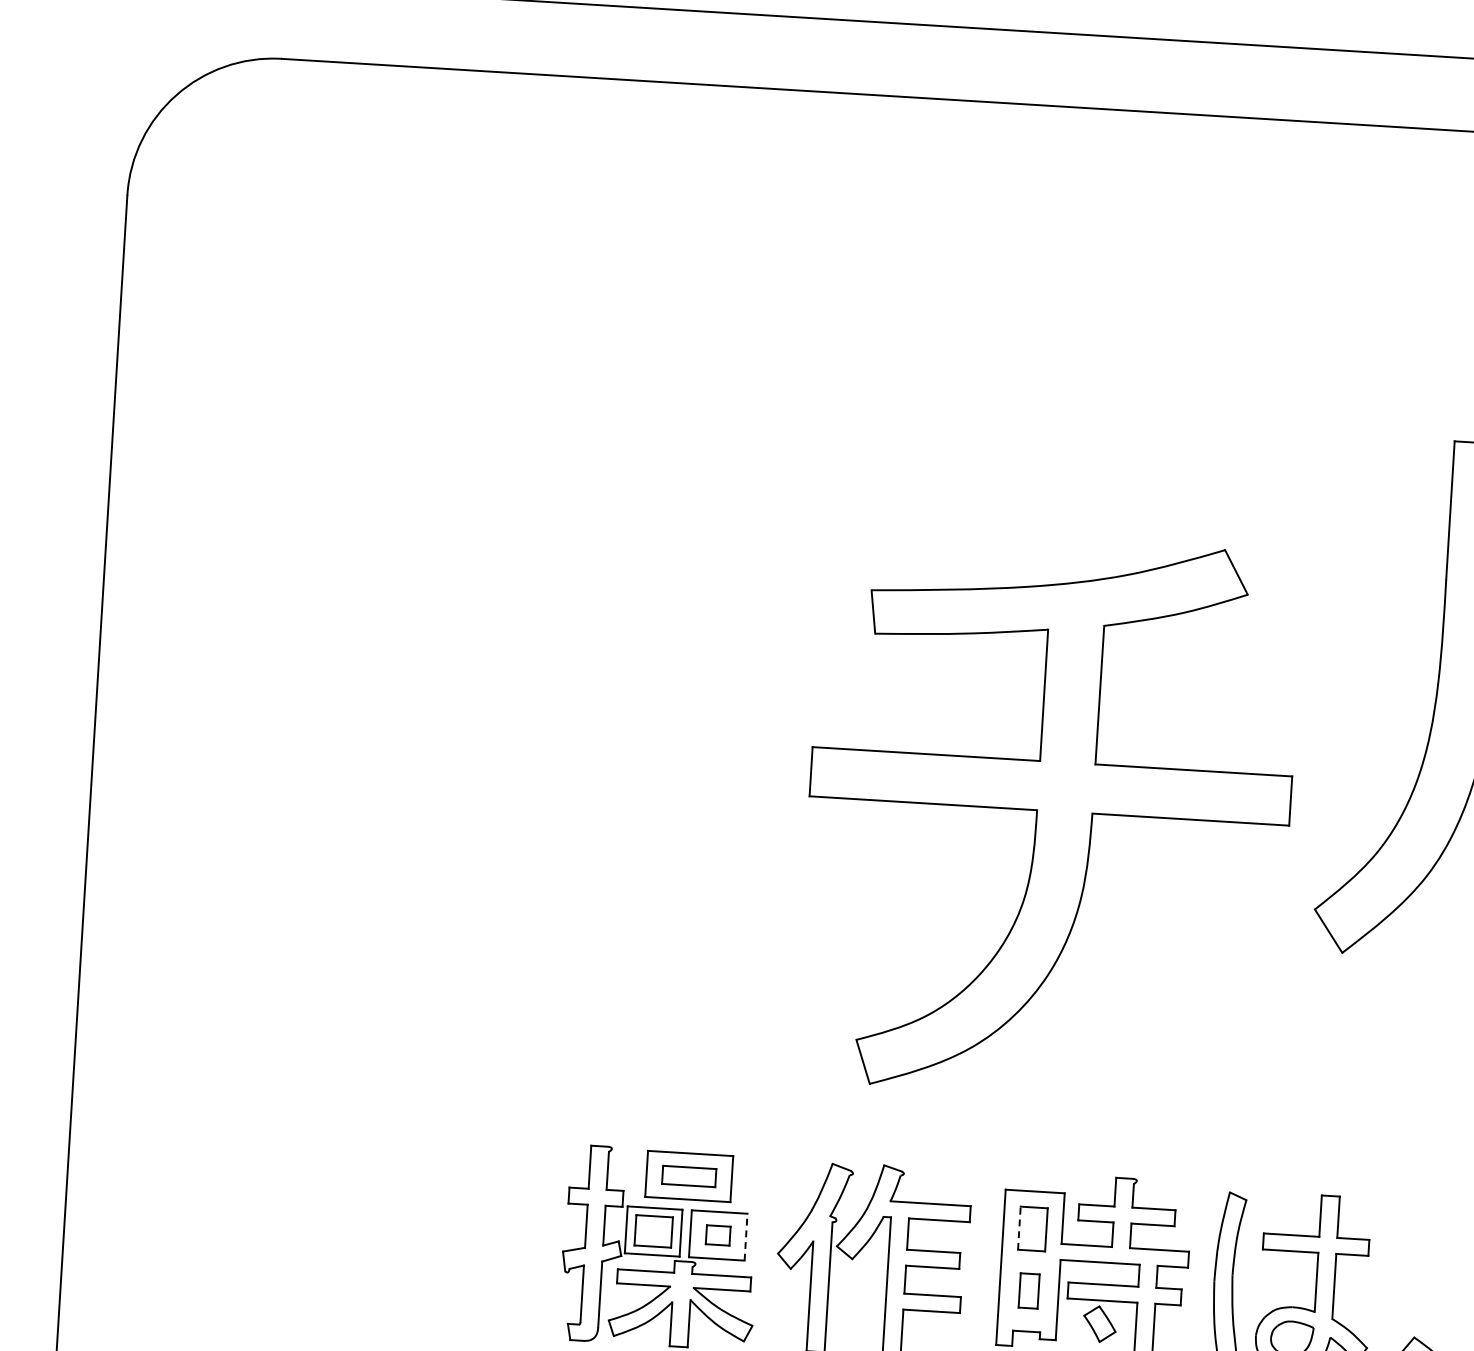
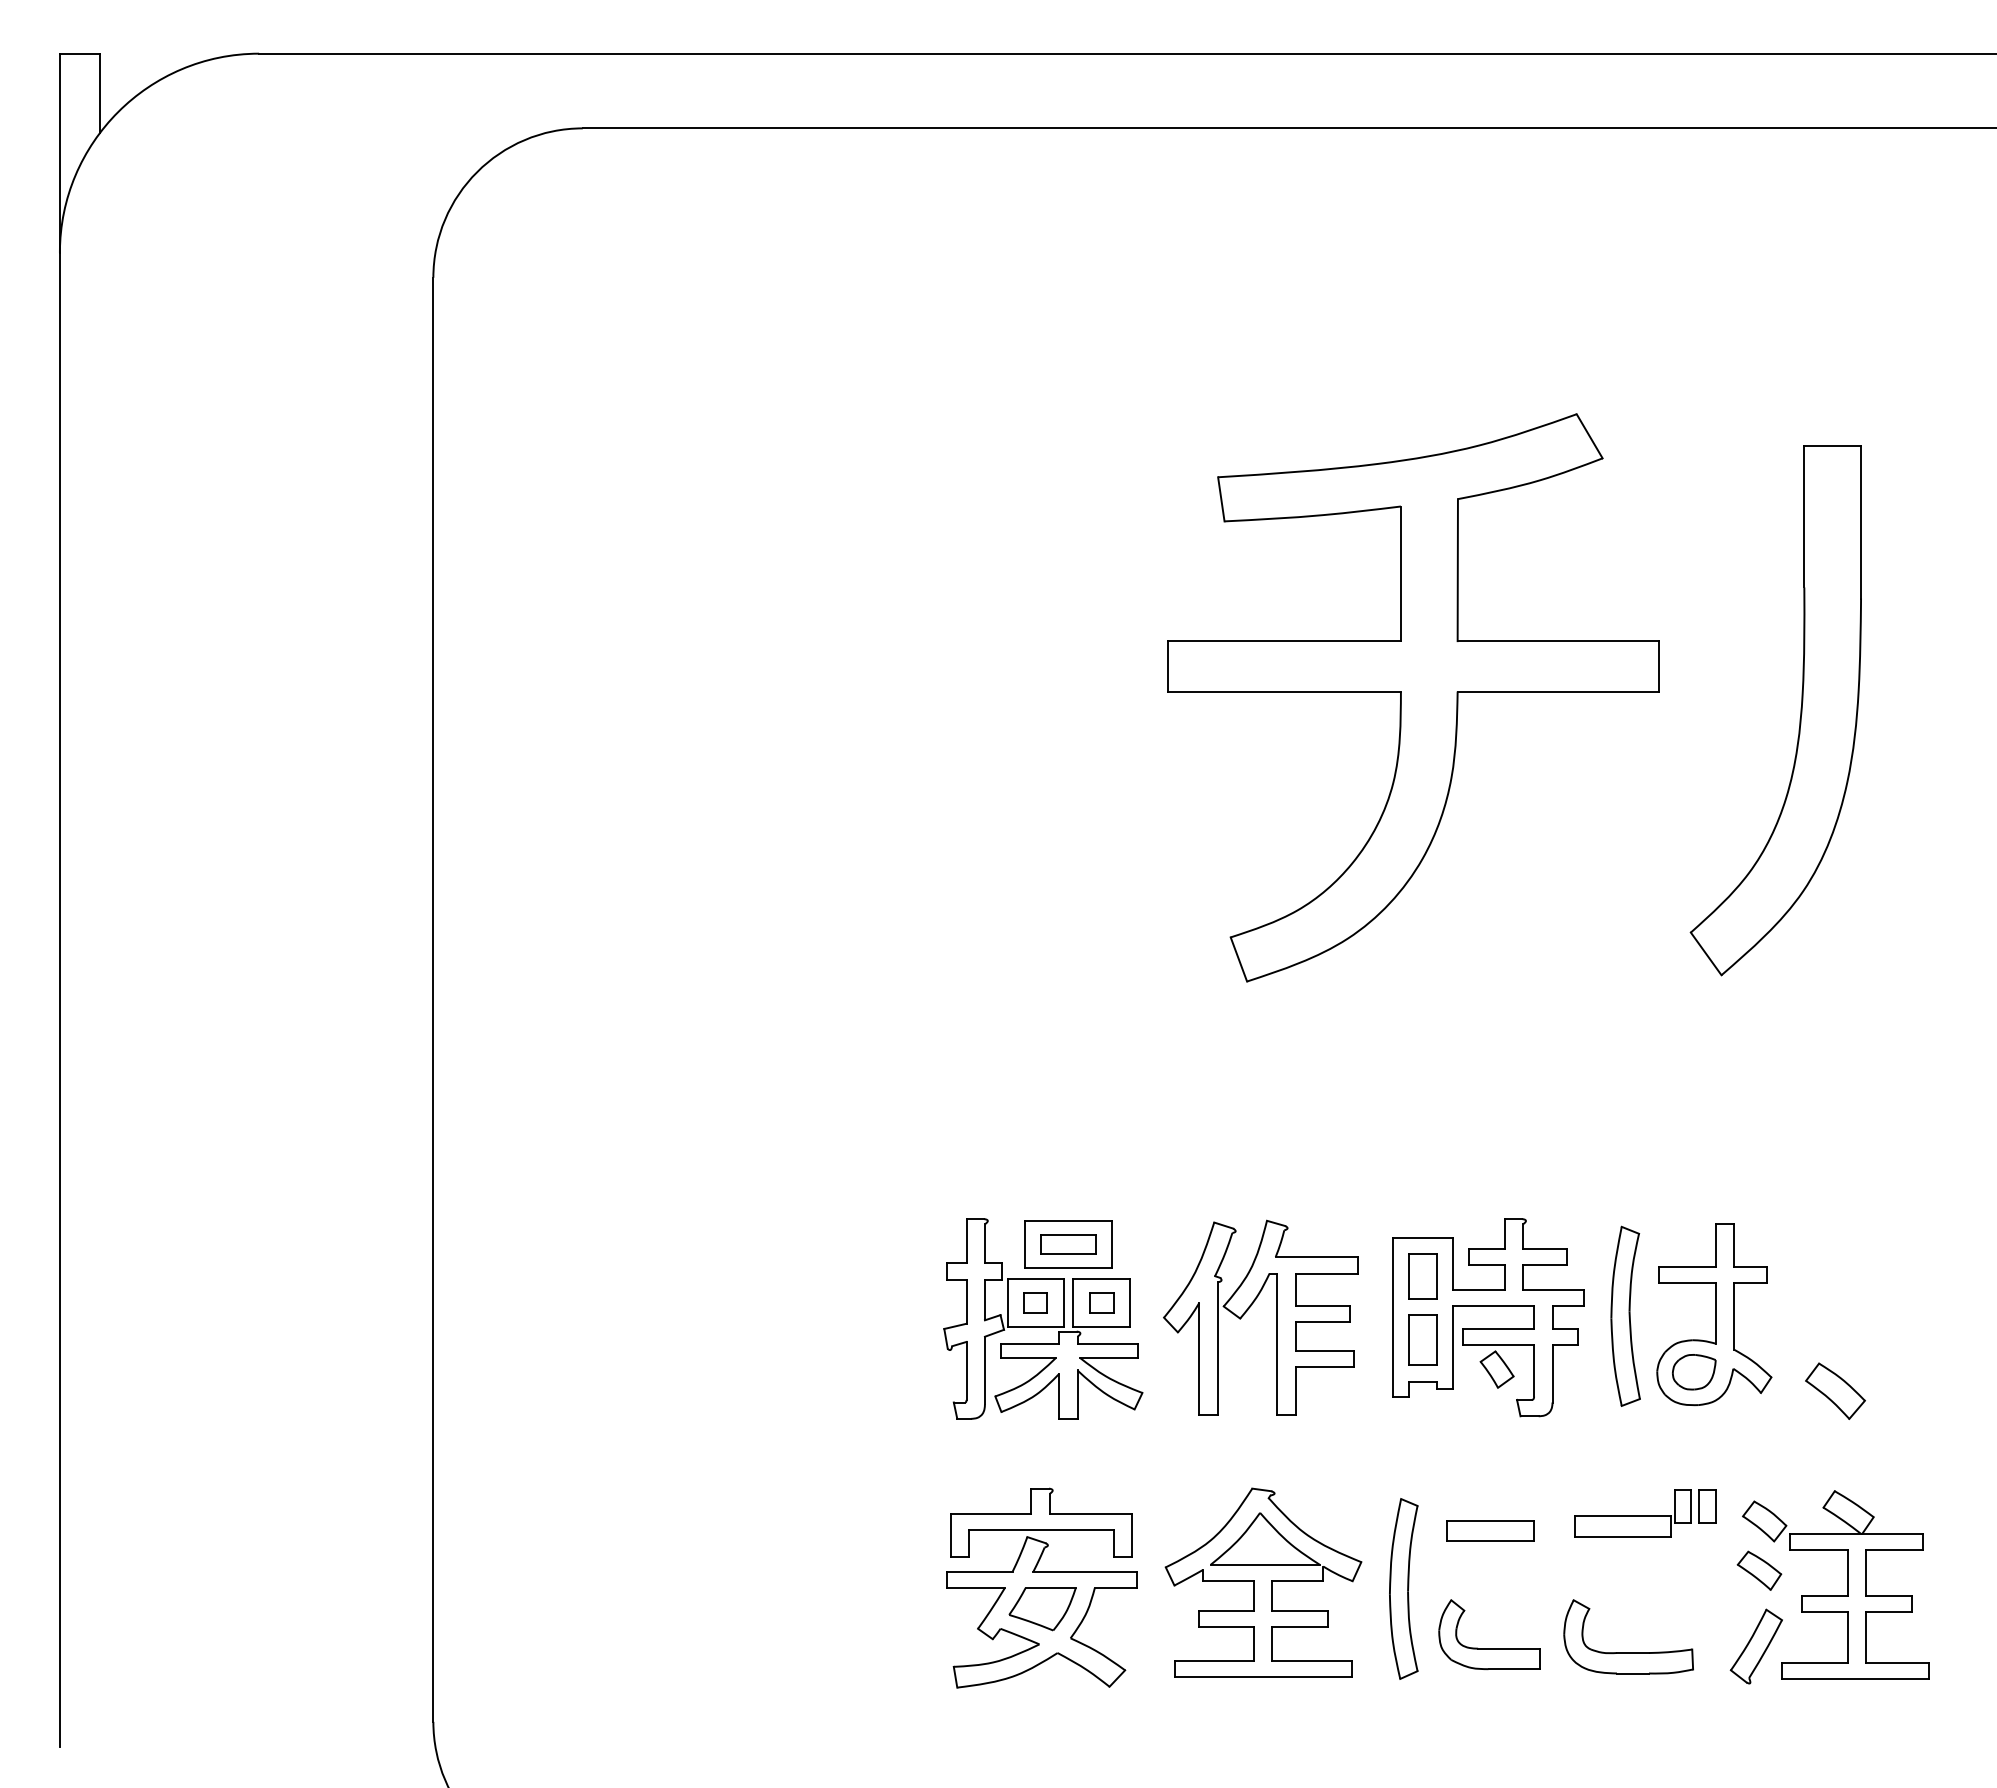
part: (1049, 816) -> (1413, 697), moved
line: (1018, 1228) -> (1408, 1276), dashed -> solid
part: (653, 1231) -> (1035, 1302), size x0.62
line: (746, 1236) -> (1130, 1302), dashed -> solid
part: (1028, 1290) -> (1422, 1339), size x1.43

